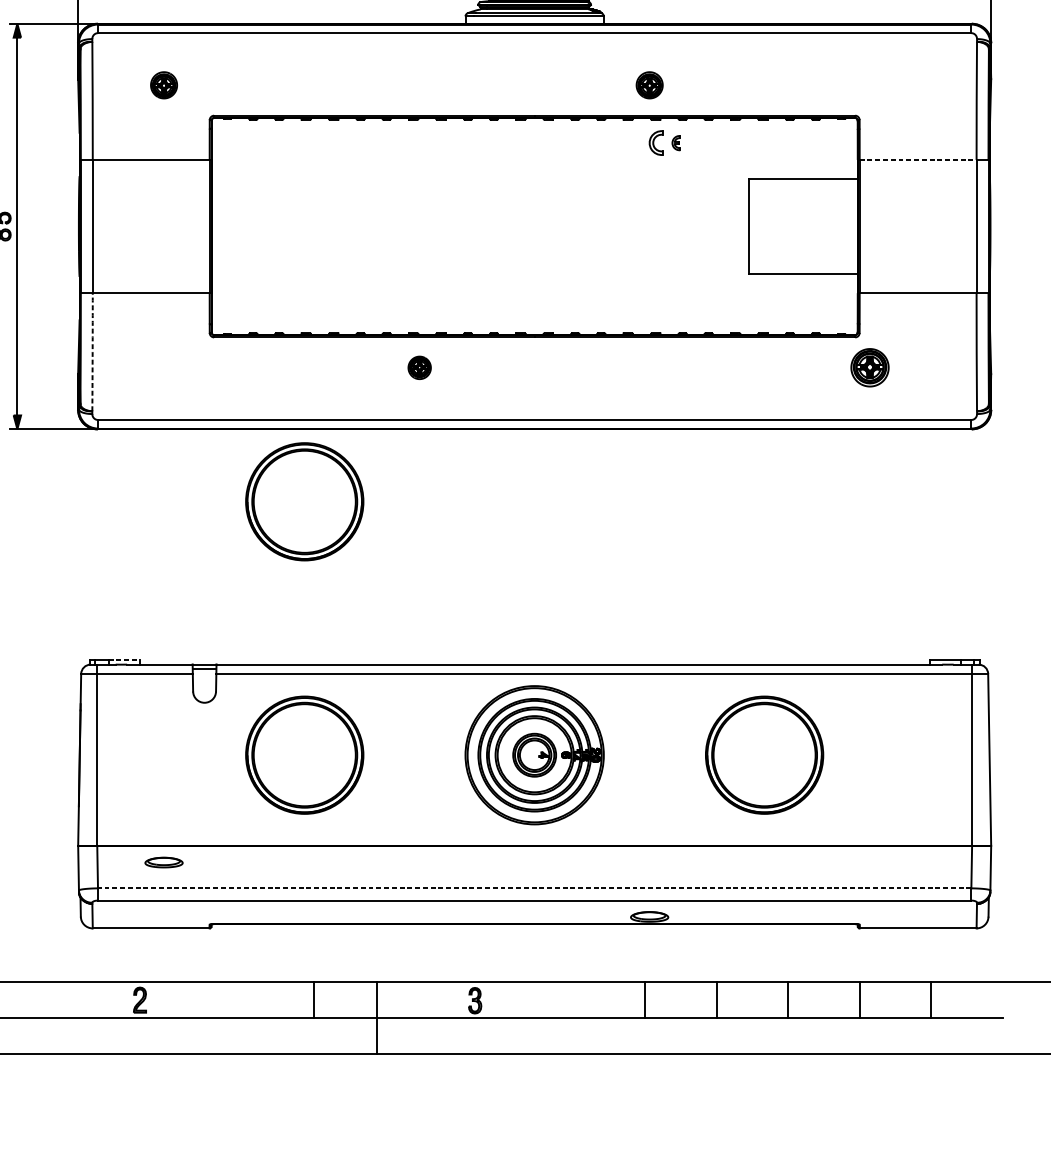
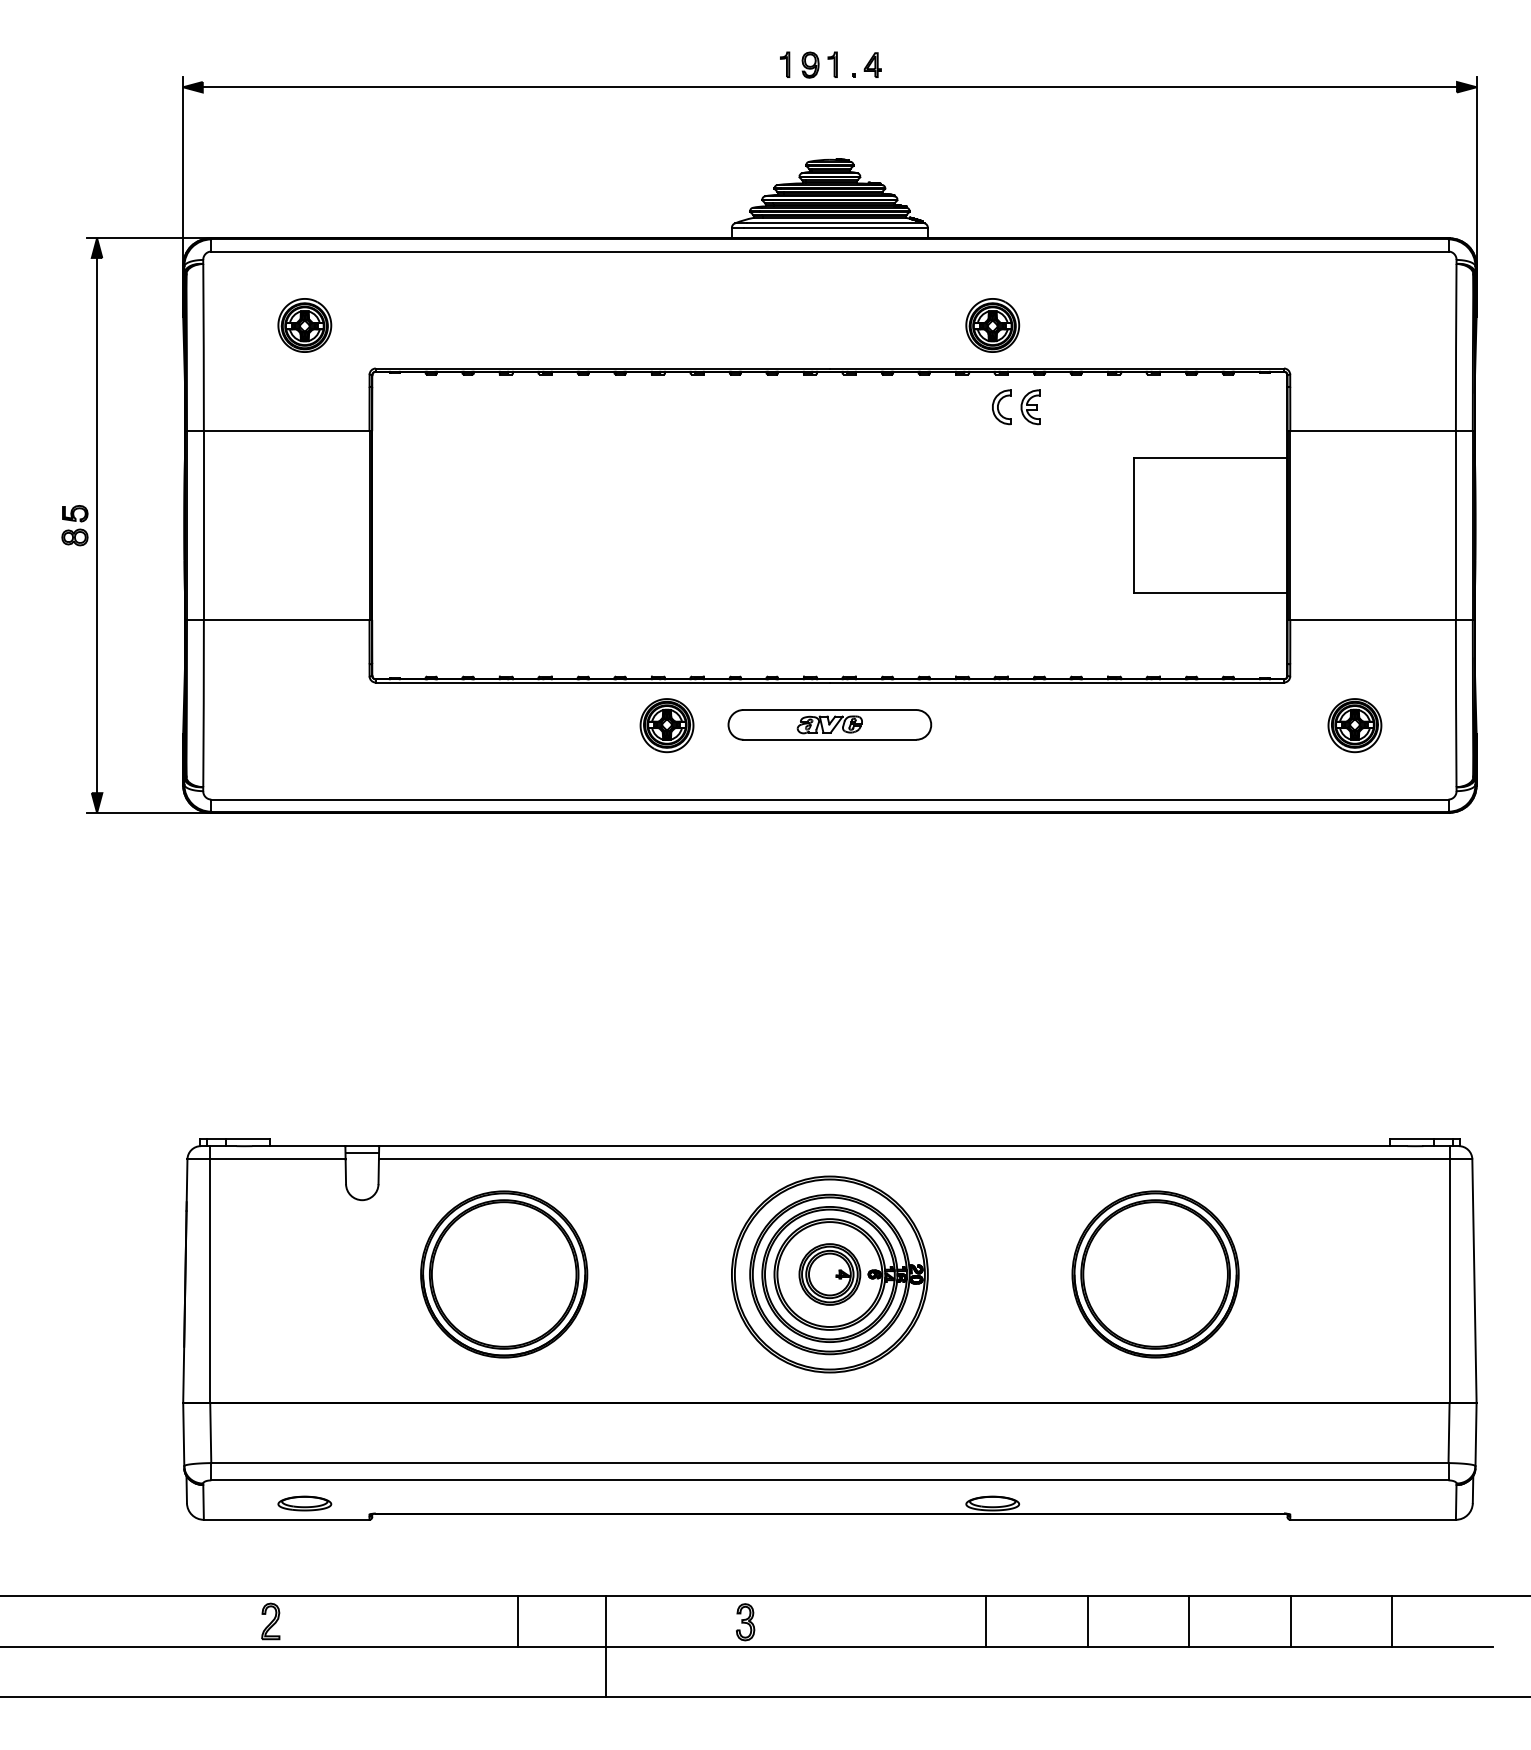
part: (163, 85) -> (304, 325), size x1.43
part: (649, 85) -> (992, 325), size x1.43
part: (676, 143) -> (1030, 407), size x1.67
line: (918, 160) -> (1373, 431), dashed -> solid
arc: (92, 352) -> (203, 703), dashed -> solid
part: (534, 366) -> (829, 724), added
part: (419, 367) -> (666, 725), size x1.67
part: (869, 367) -> (1354, 725), moved
part: (304, 501) -> (504, 915), removed
line: (124, 659) -> (248, 1139), dashed -> solid
part: (163, 862) -> (304, 1503), moved
line: (534, 888) -> (829, 1463), dashed -> solid

